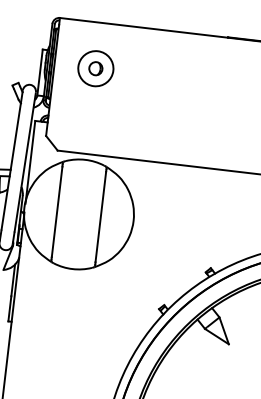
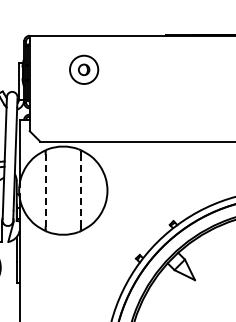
part: (96, 68) -> (84, 69), moved
line: (56, 211) -> (45, 190), solid -> dashed
line: (100, 216) -> (80, 190), solid -> dashed

